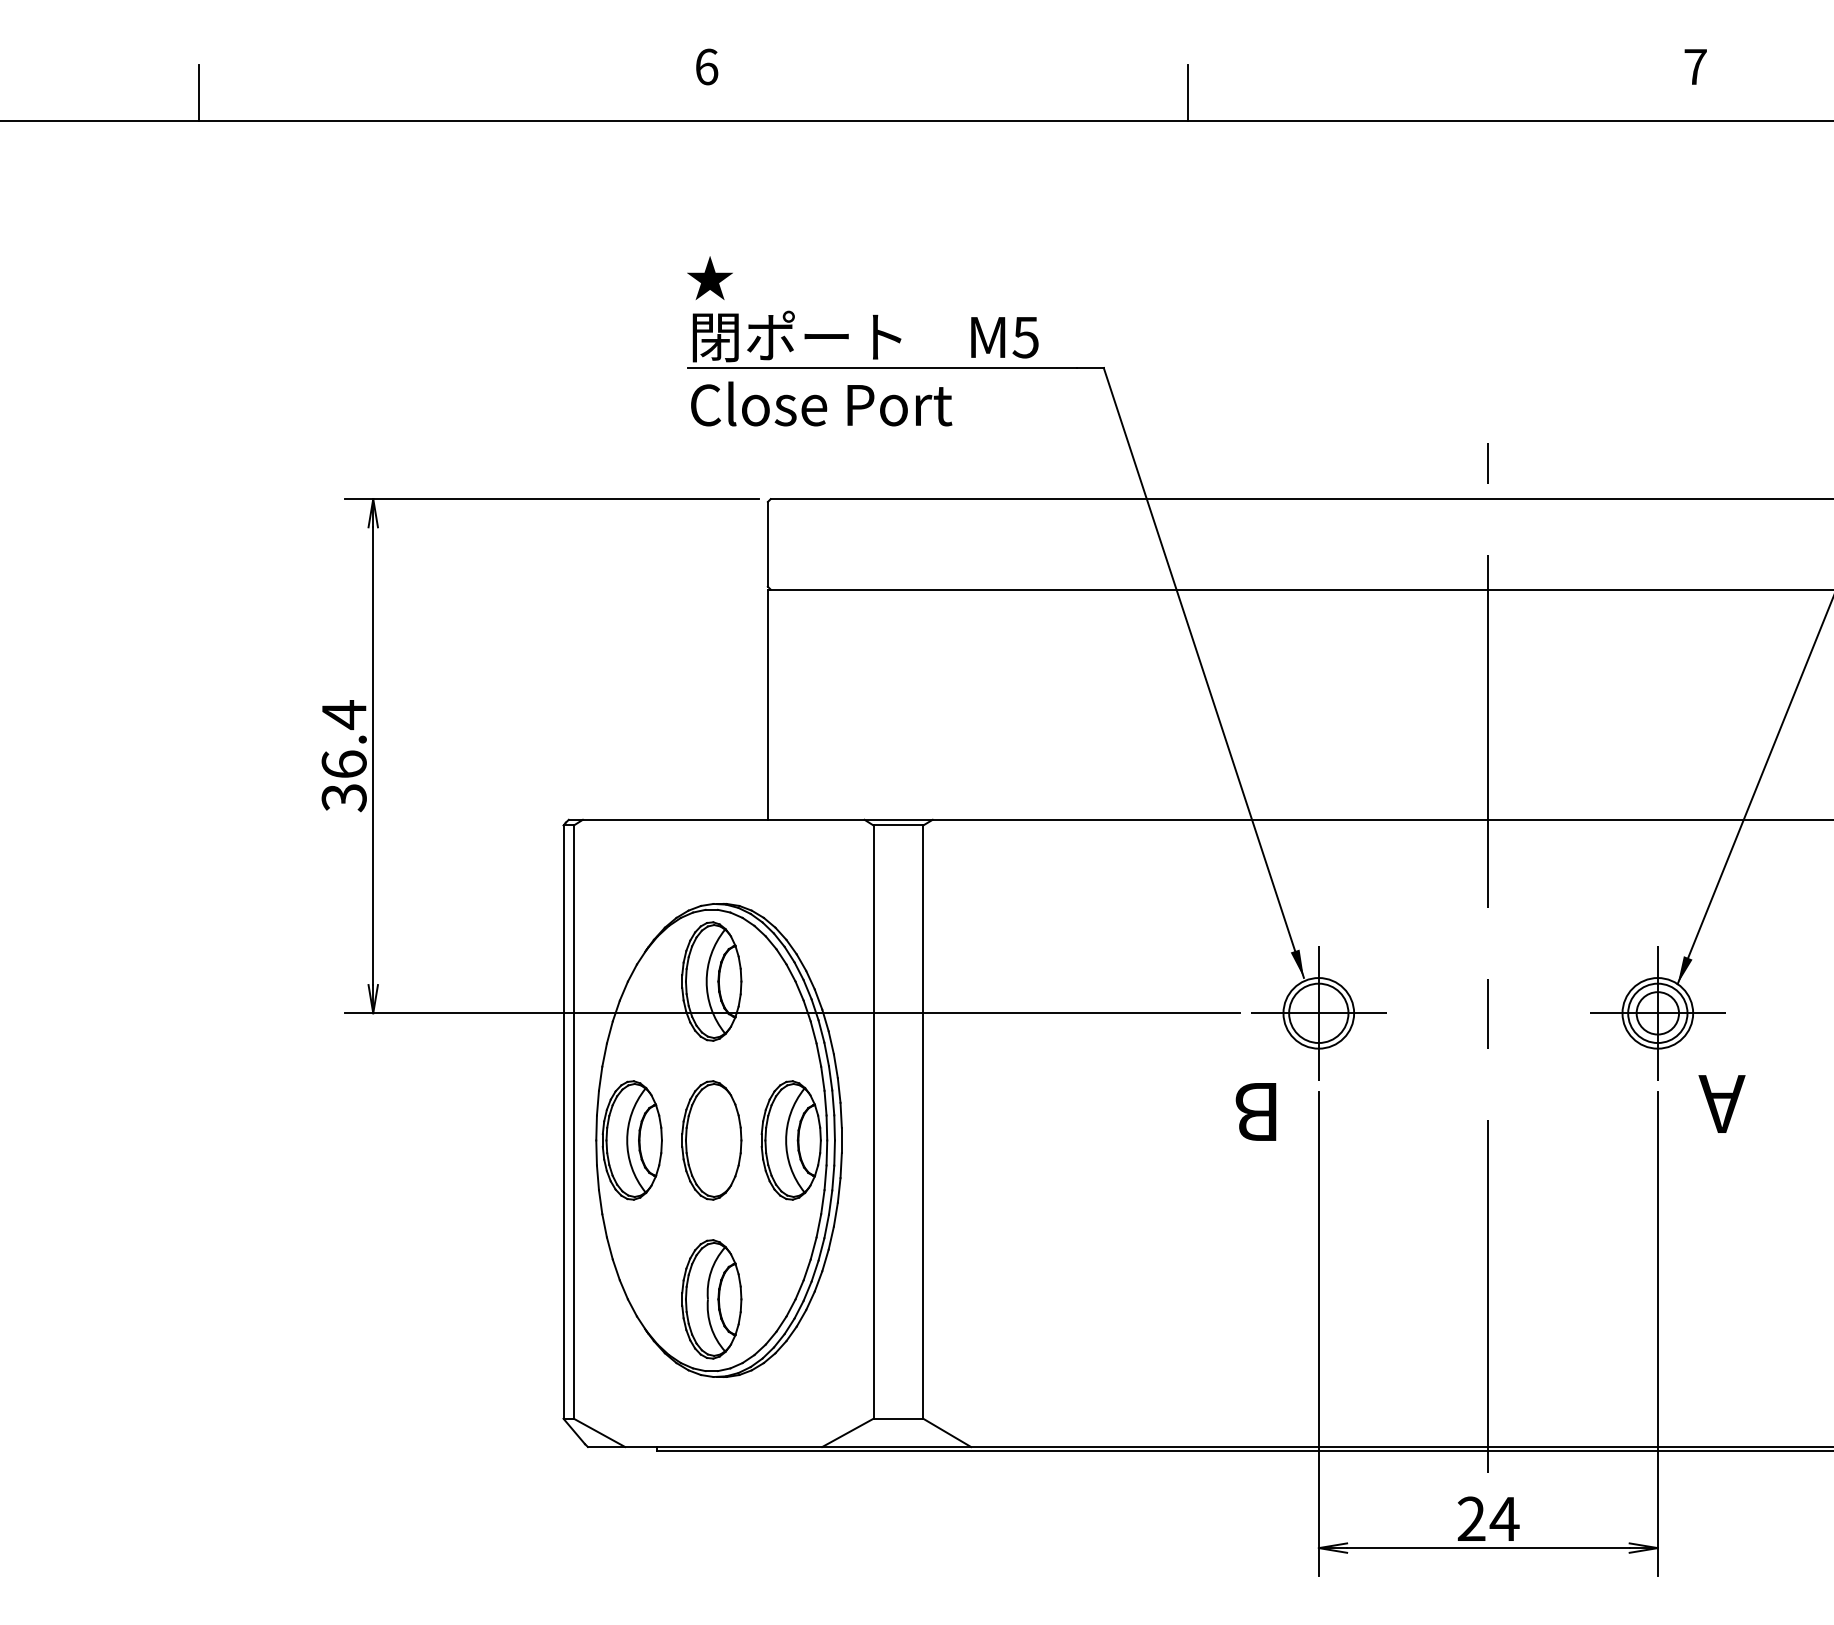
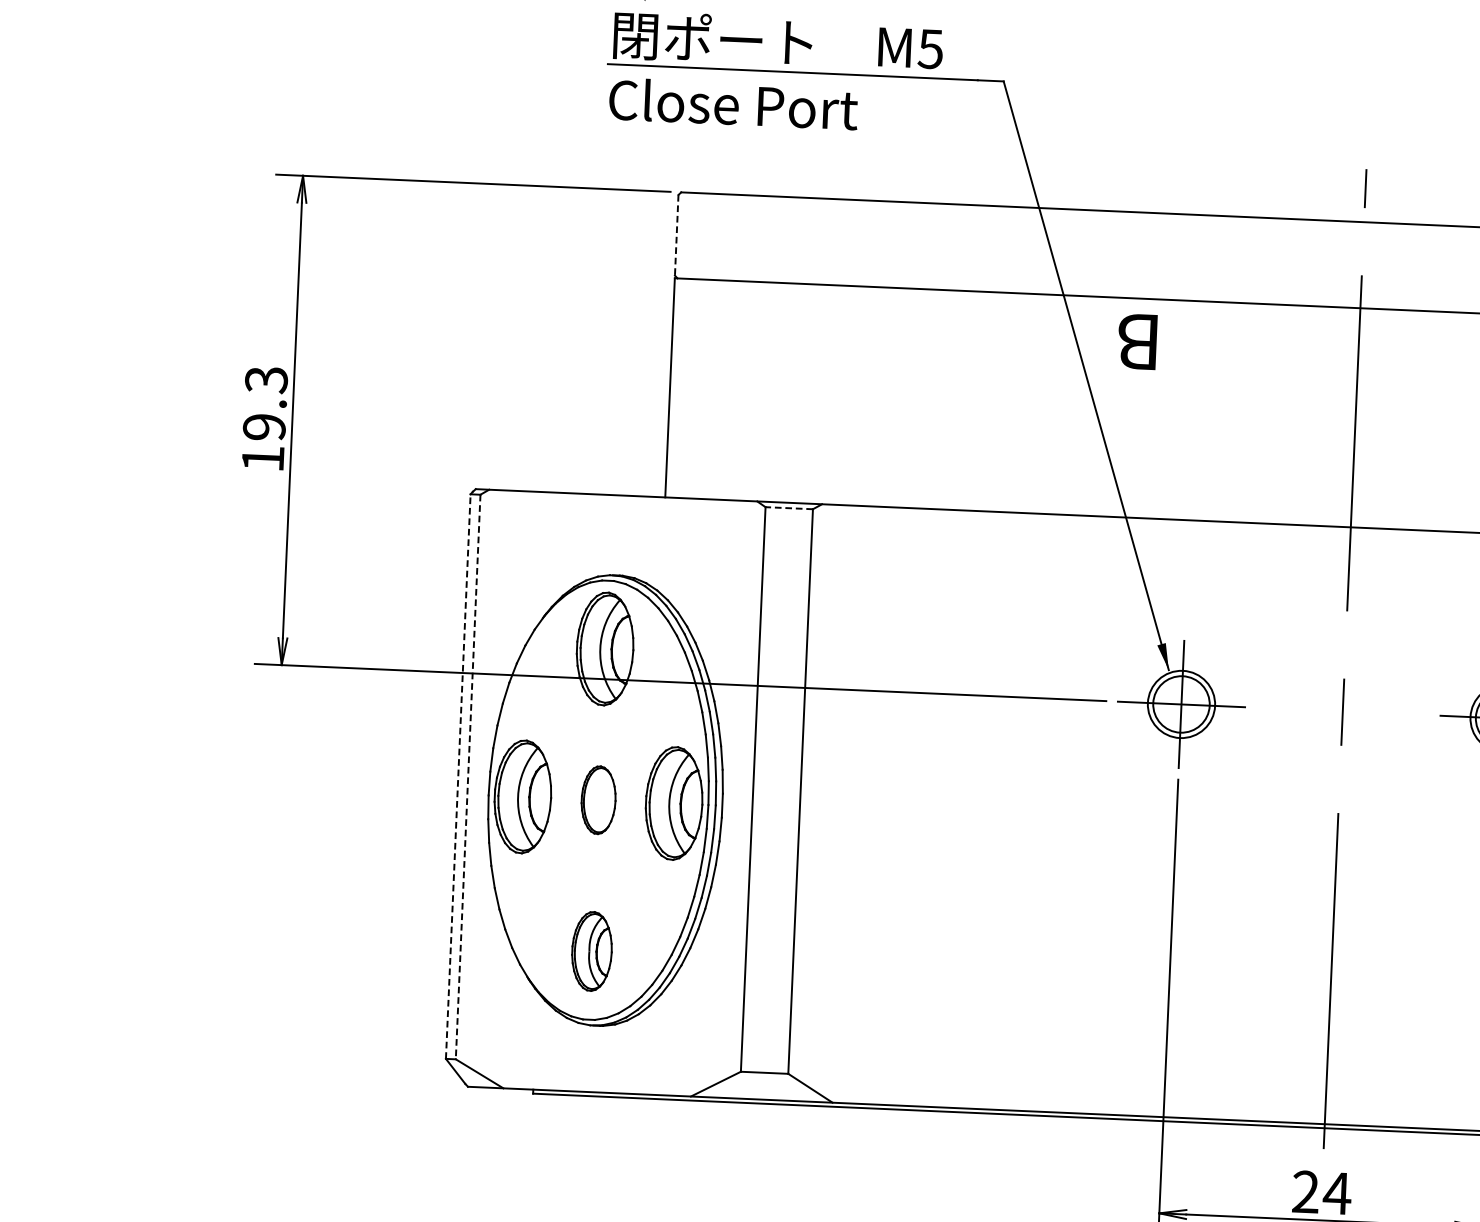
line: (767, 544) -> (676, 235), solid -> dashed
text: (343, 756) -> (264, 419), 36.4 -> 19.3
line: (898, 825) -> (789, 508), solid -> dashed
text: (1255, 1111) -> (1136, 341), moved
line: (563, 1122) -> (458, 776), solid -> dashed
line: (573, 1122) -> (467, 777), solid -> dashed
part: (711, 1140) -> (598, 800), size x0.6
part: (711, 1299) -> (591, 951), size x0.7

